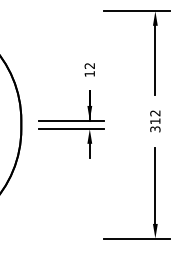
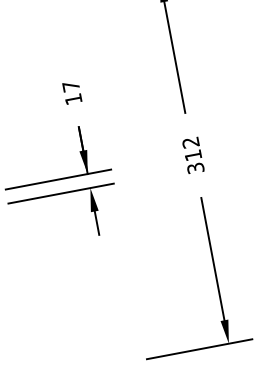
text: (89, 65) -> (70, 85), 12 -> 17

